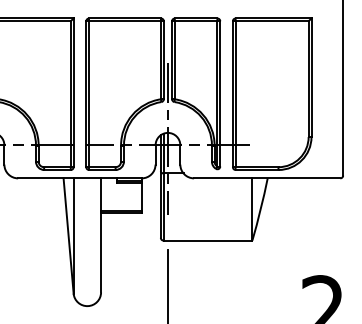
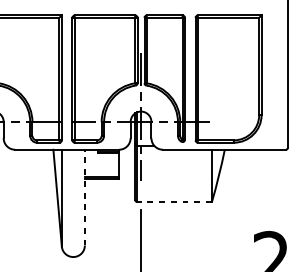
line: (101, 234) -> (85, 196), solid -> dashed
line: (207, 240) -> (174, 201), solid -> dashed

